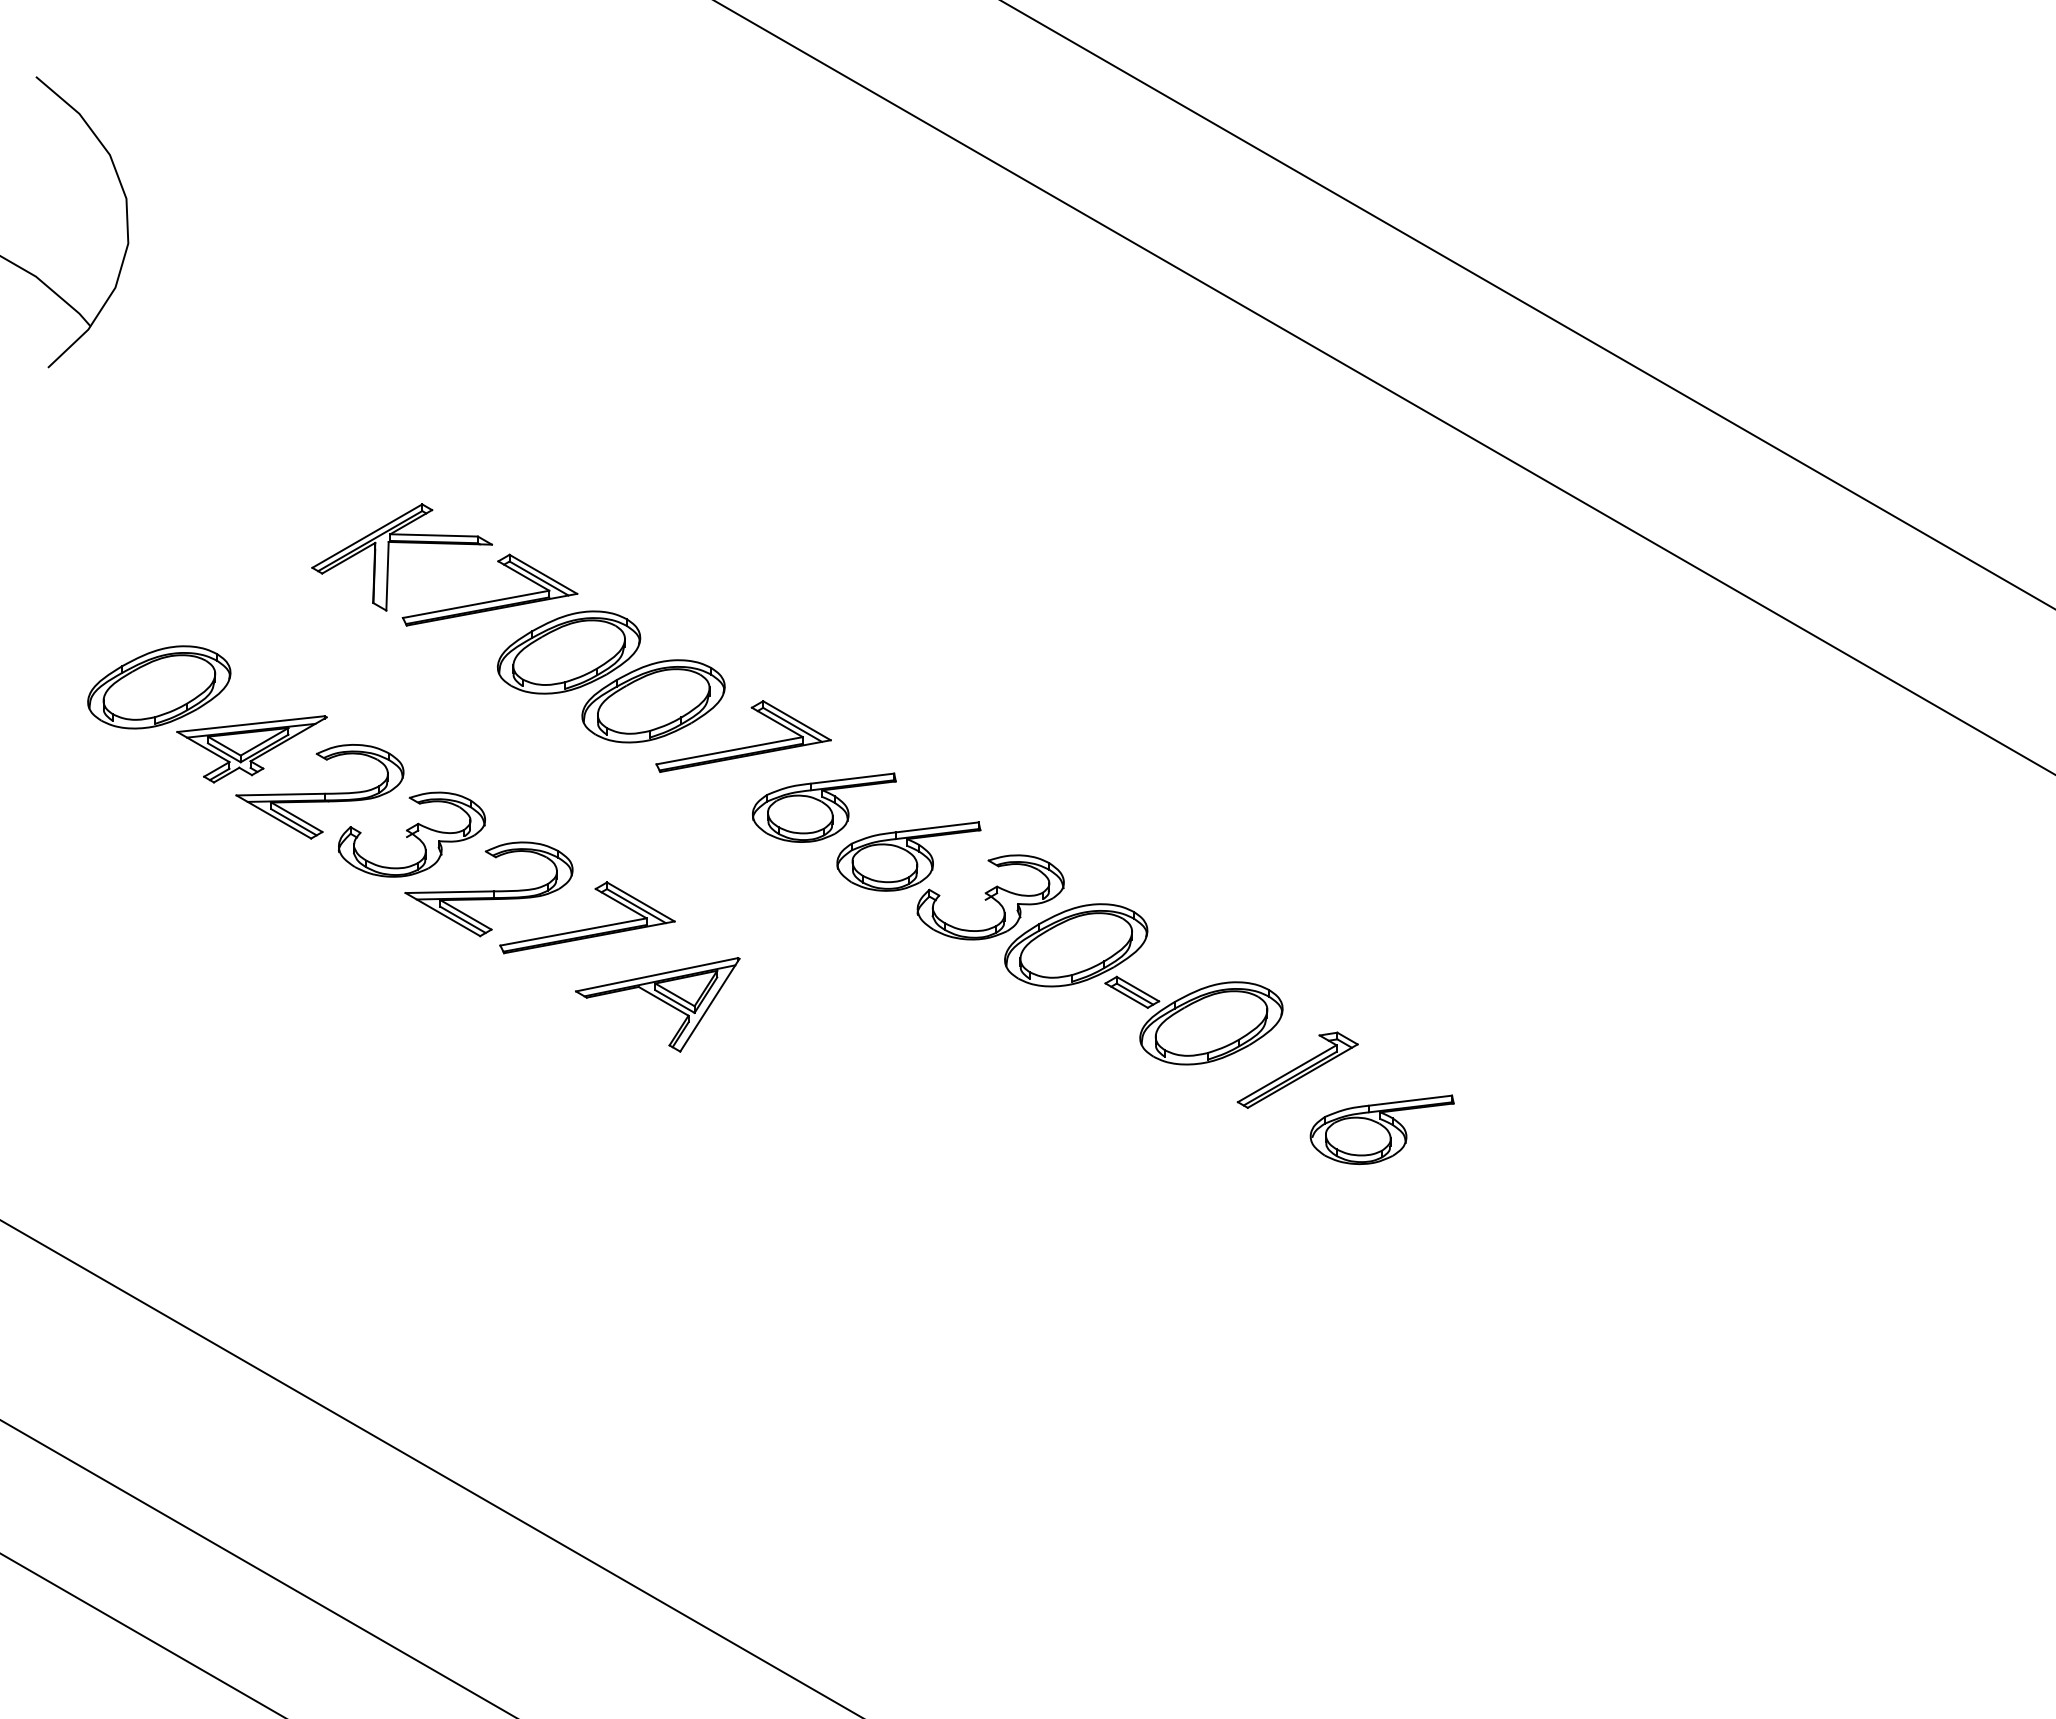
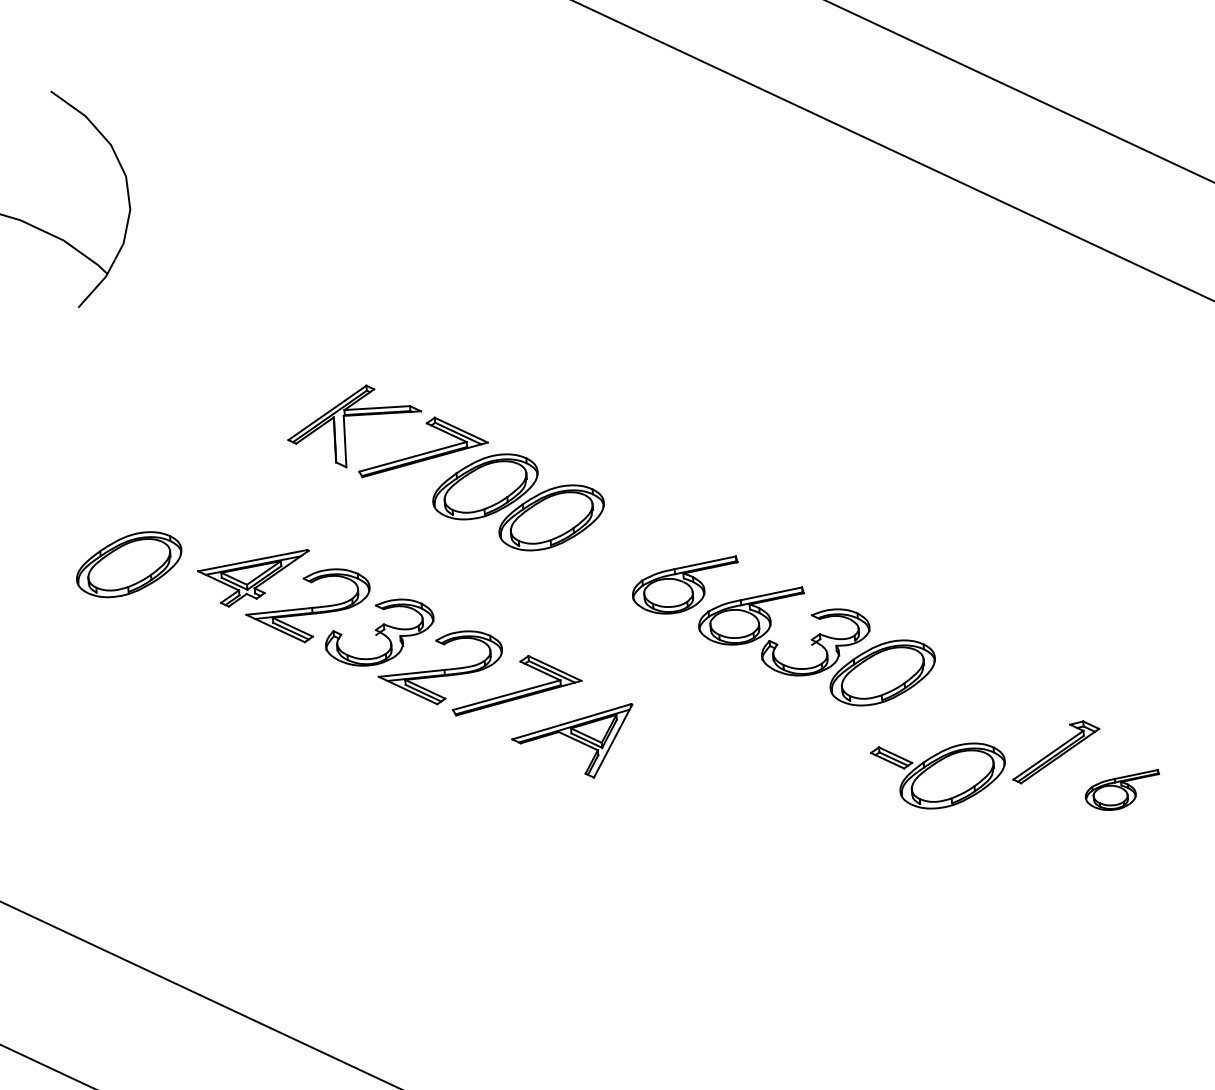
part: (159, 687) -> (129, 564), moved
part: (745, 746) -> (623, 545), removed
part: (1193, 1020) -> (939, 775), moved
part: (1381, 1129) -> (1122, 790), size x0.7

